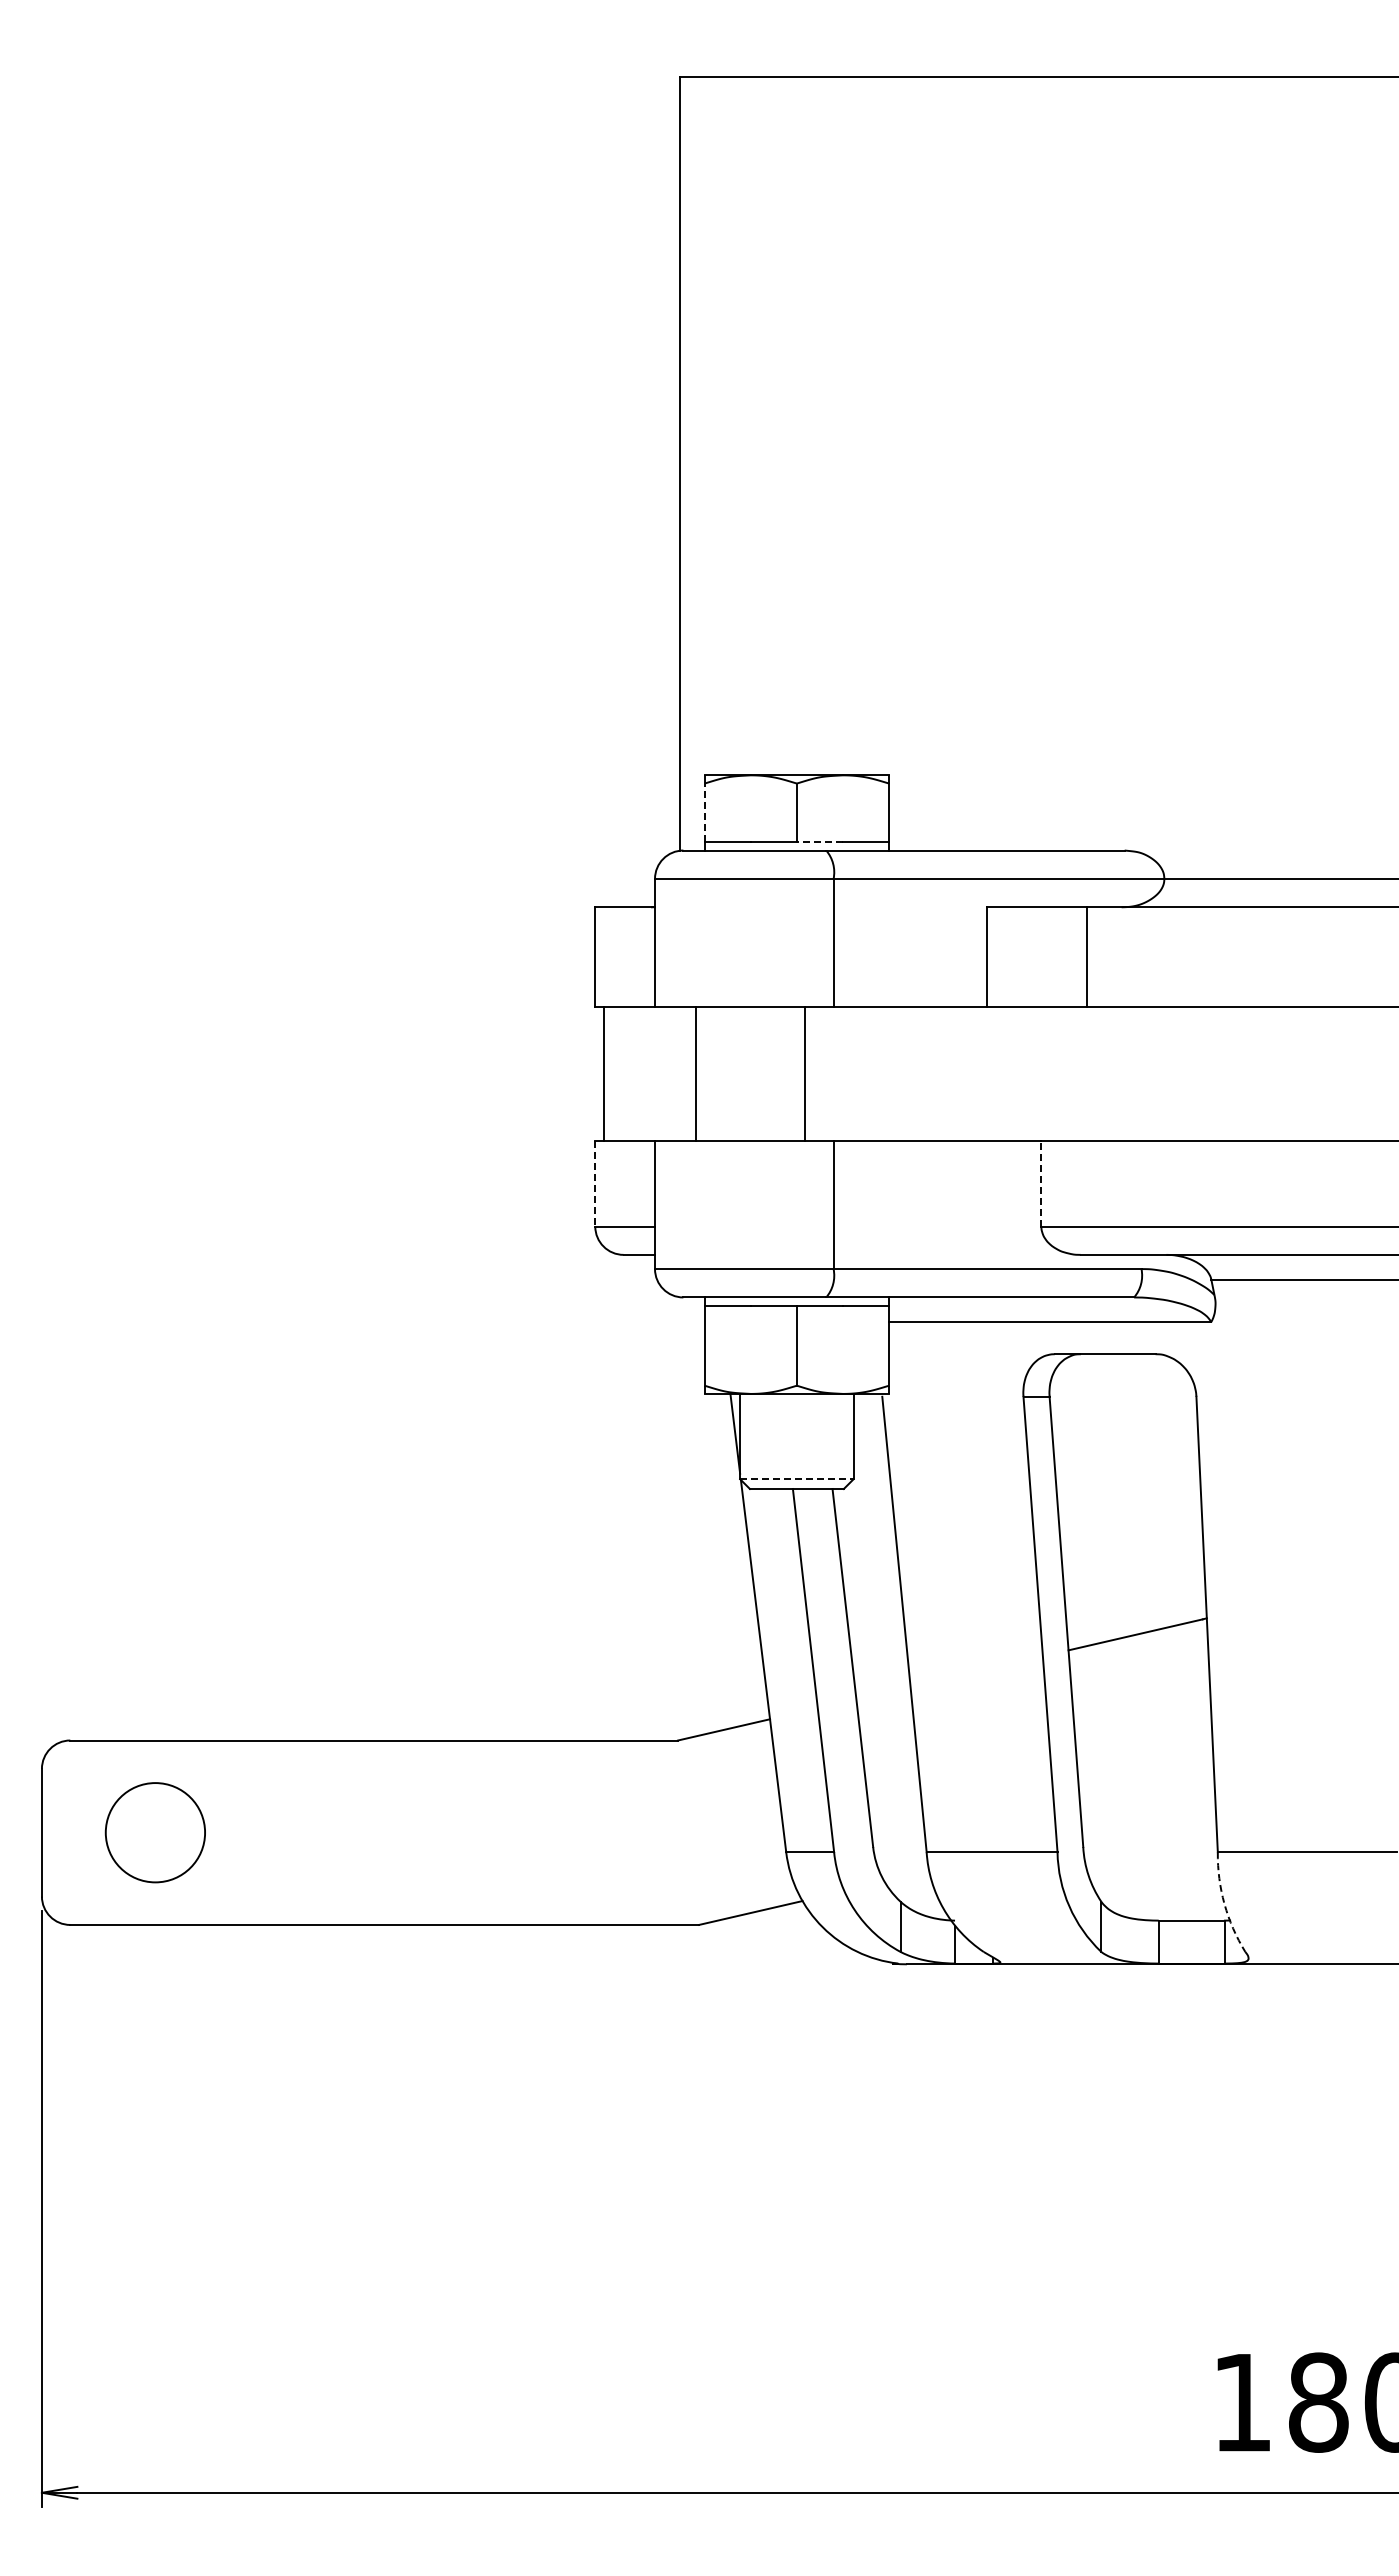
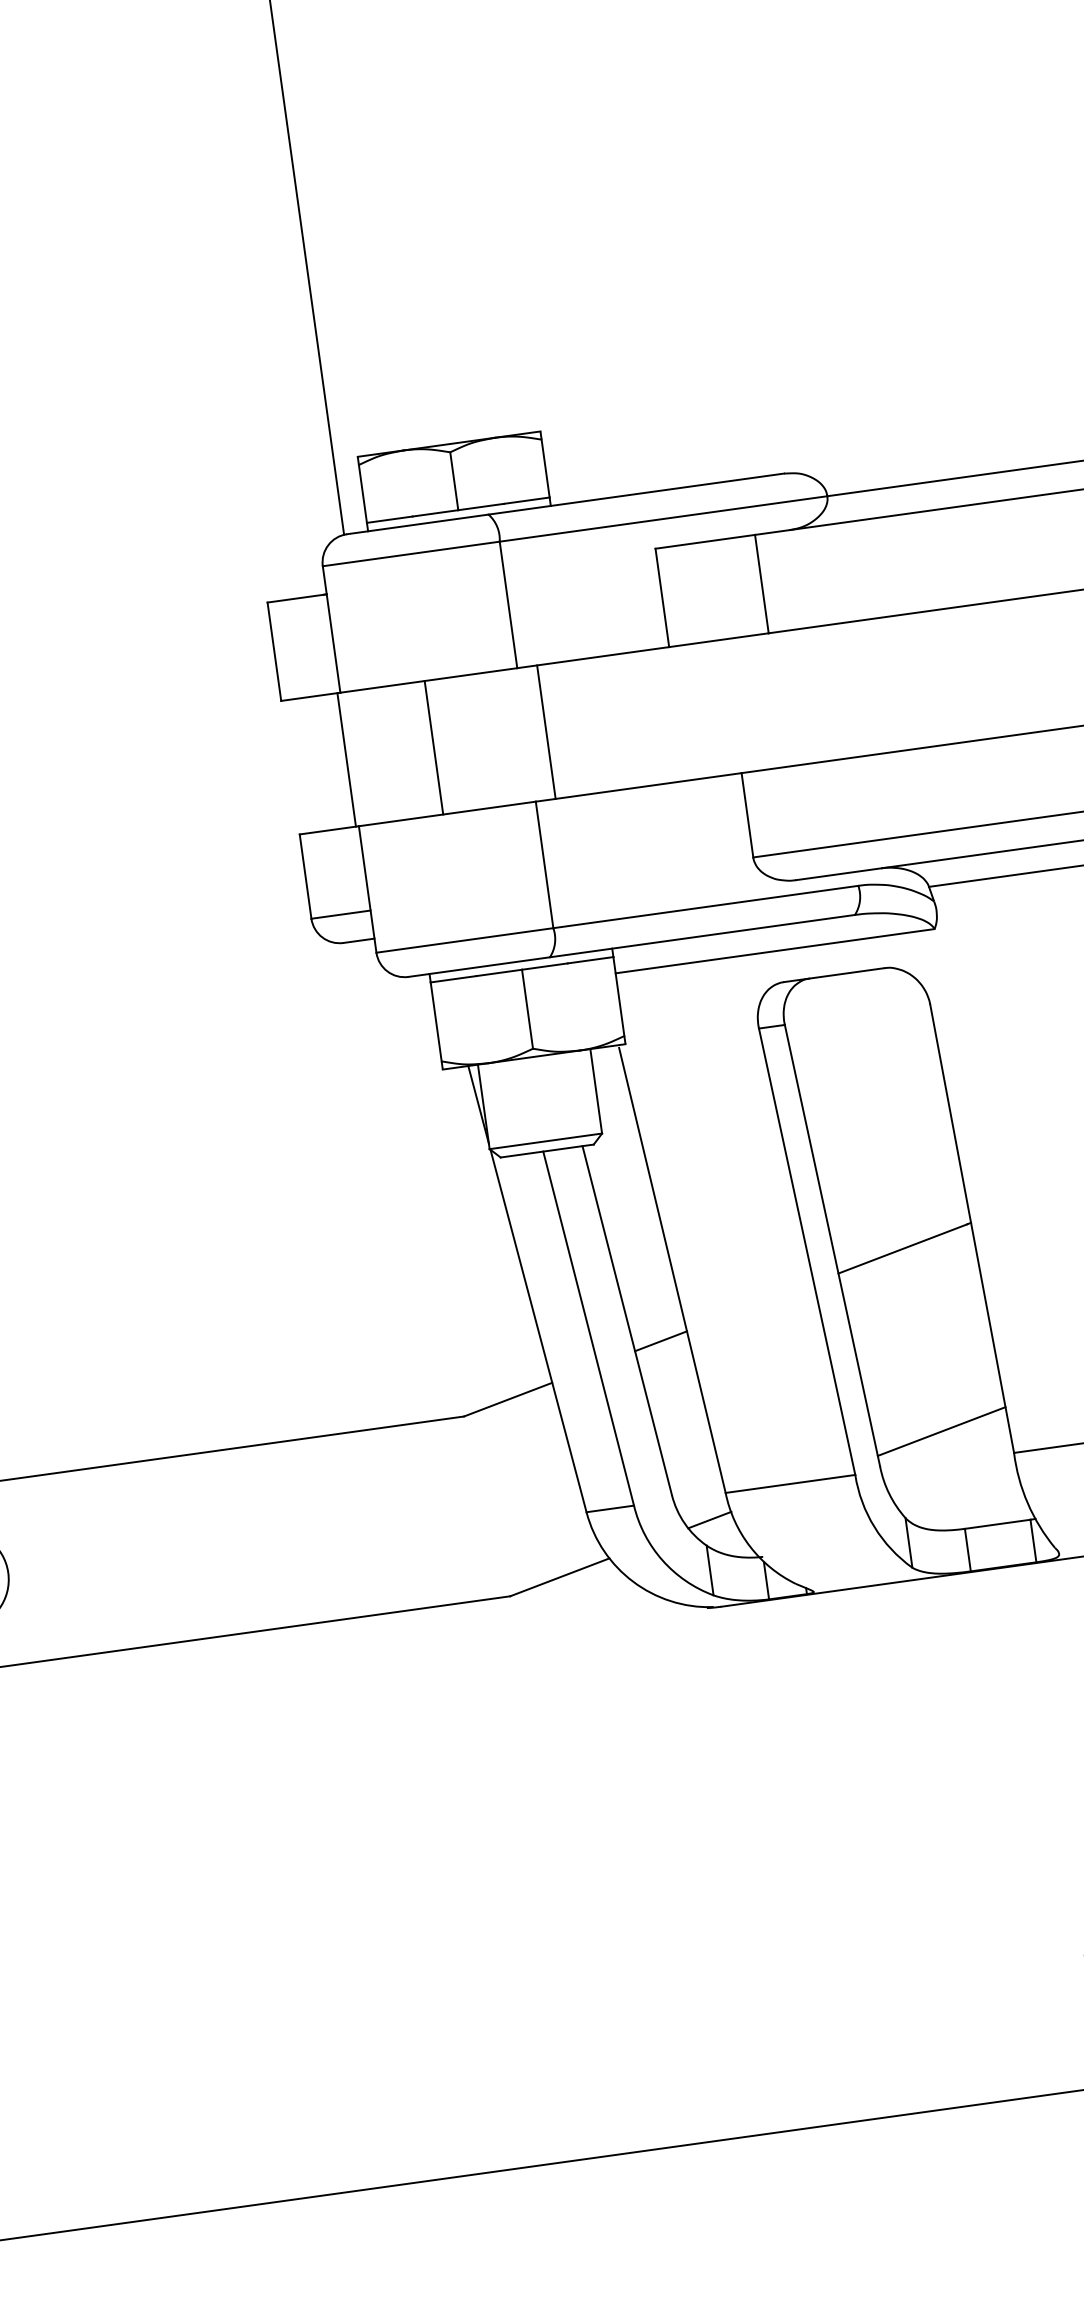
line: (704, 812) -> (362, 493), dashed -> solid
line: (819, 842) -> (480, 507), dashed -> solid
line: (604, 1073) -> (347, 759), moved
line: (696, 1073) -> (434, 747), moved
line: (804, 1073) -> (546, 731), moved
line: (595, 1183) -> (305, 876), dashed -> solid
line: (1041, 1183) -> (747, 814), dashed -> solid
line: (796, 1479) -> (545, 1141), dashed -> solid
line: (883, 1692) -> (660, 1340), added
line: (1148, 1820) -> (941, 1431), added
line: (906, 1876) -> (709, 1519), added
arc: (1224, 1904) -> (1027, 1503), dashed -> solid

